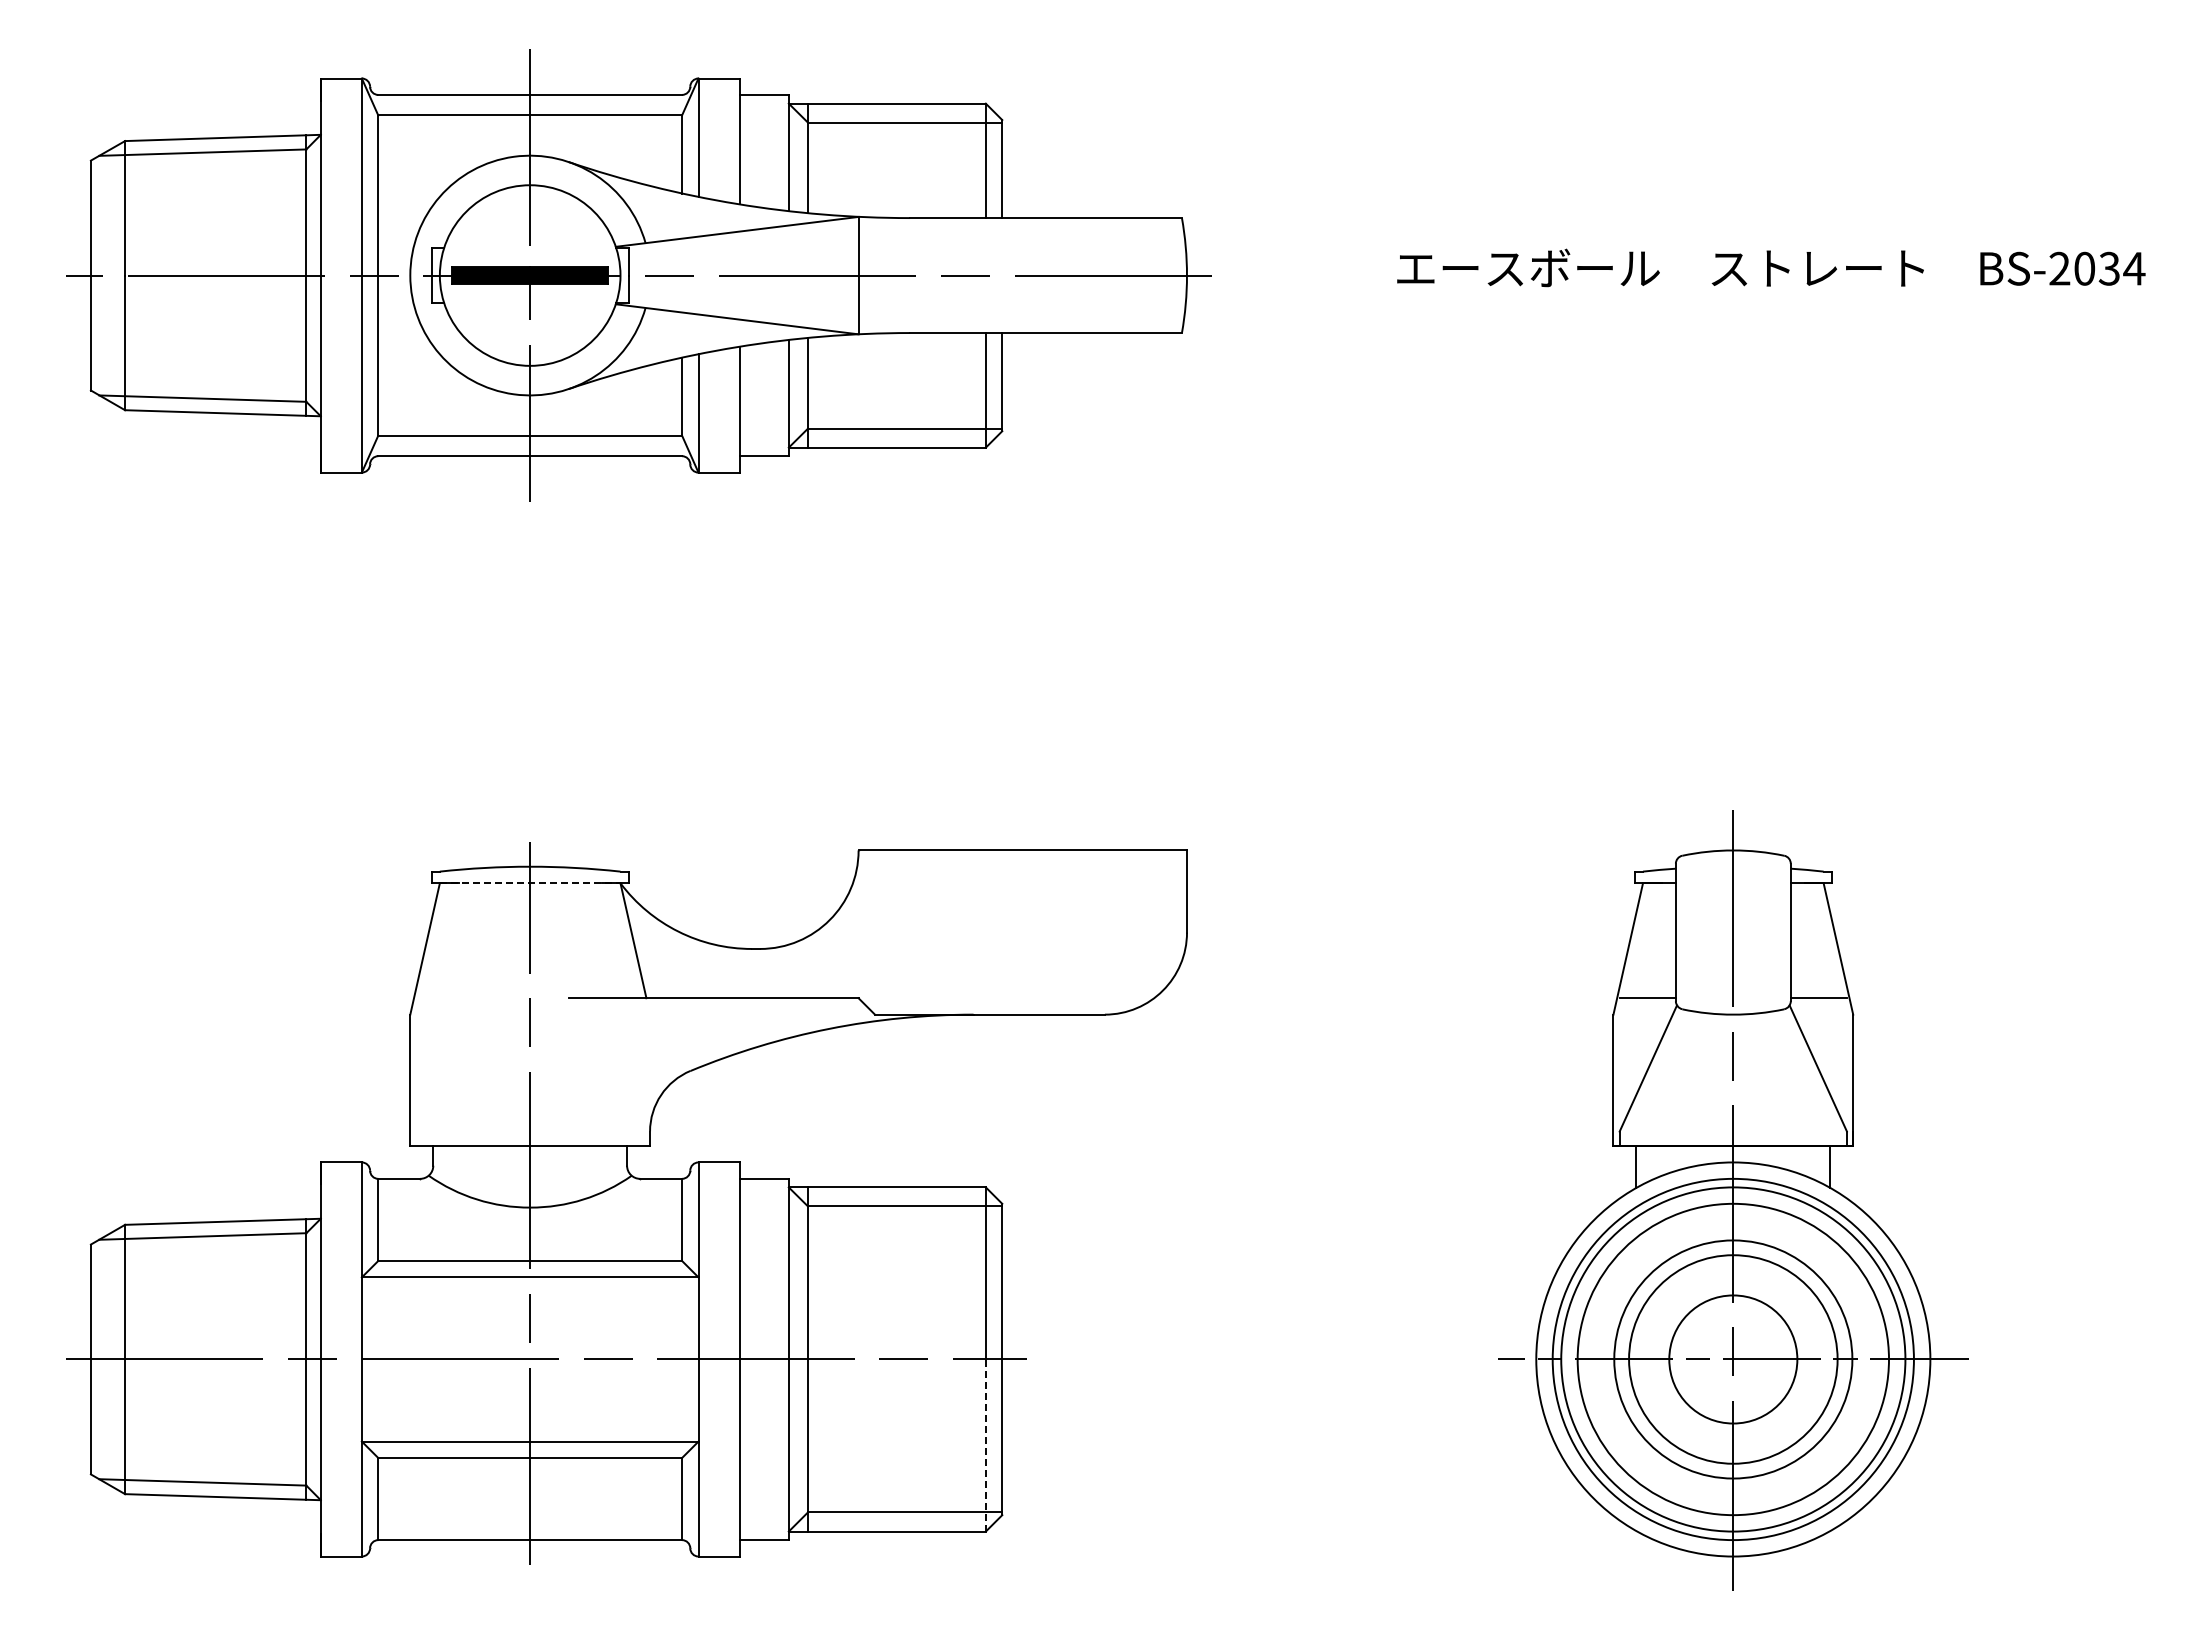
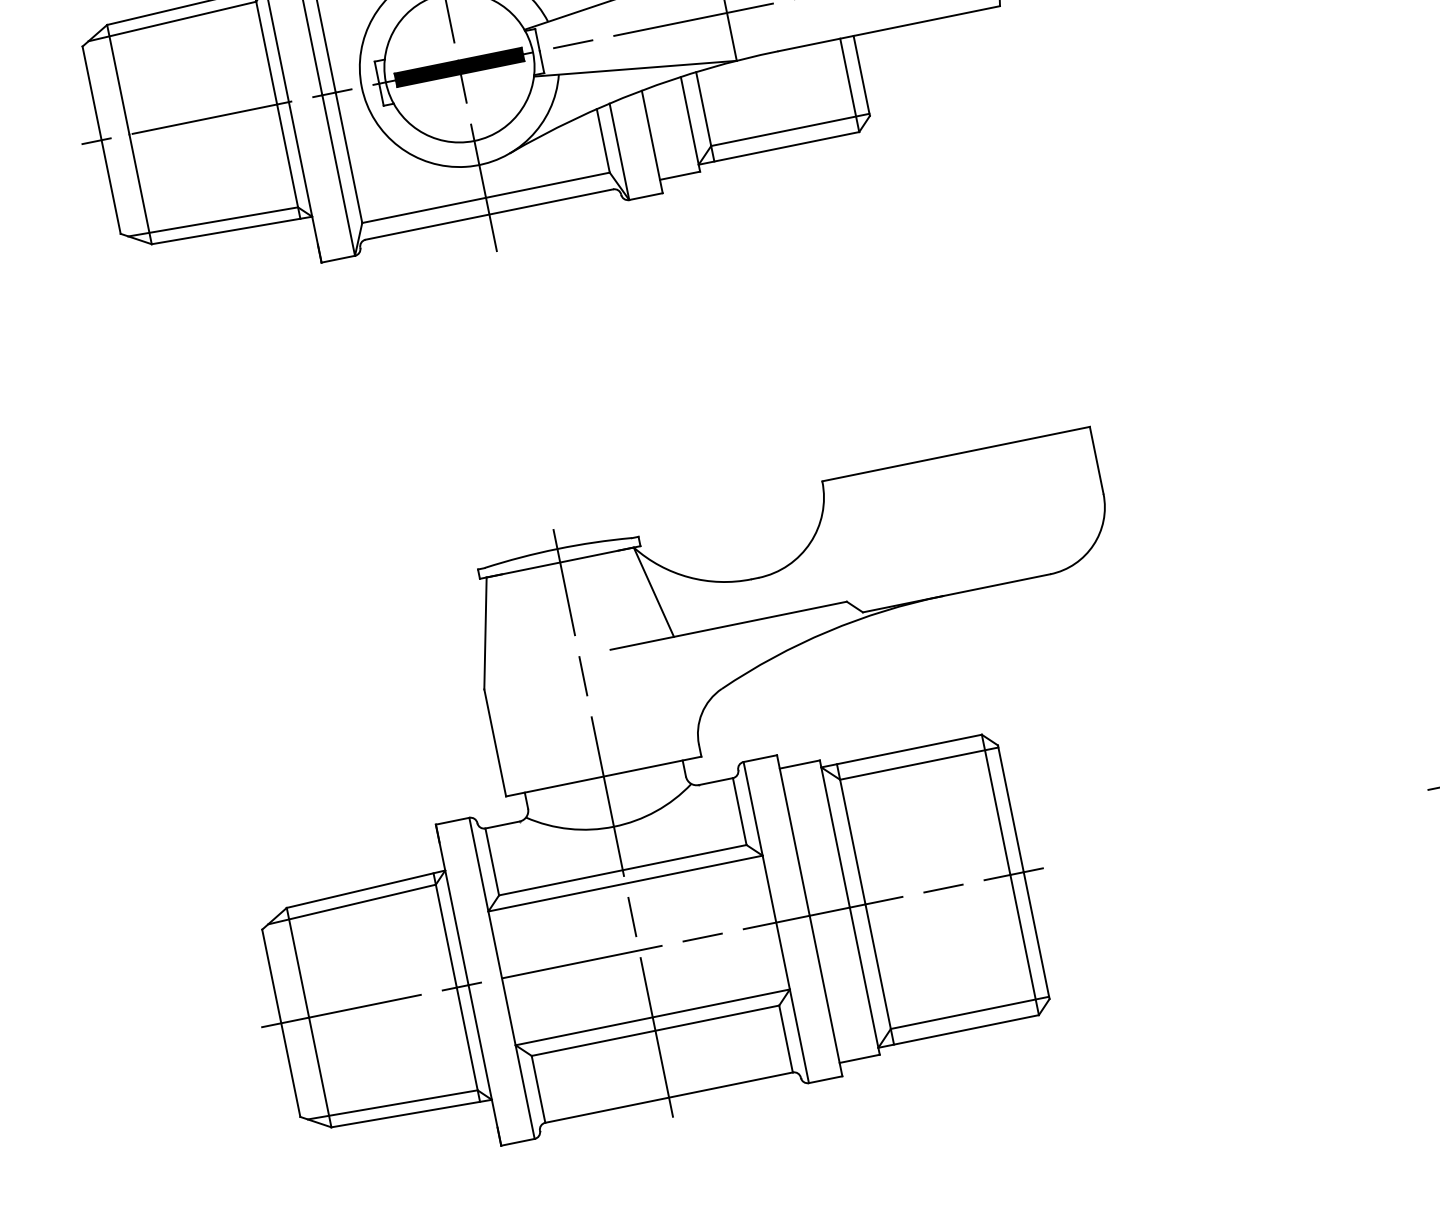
line: (530, 883) -> (560, 562), dashed -> solid
line: (985, 1445) -> (1024, 945), dashed -> solid

